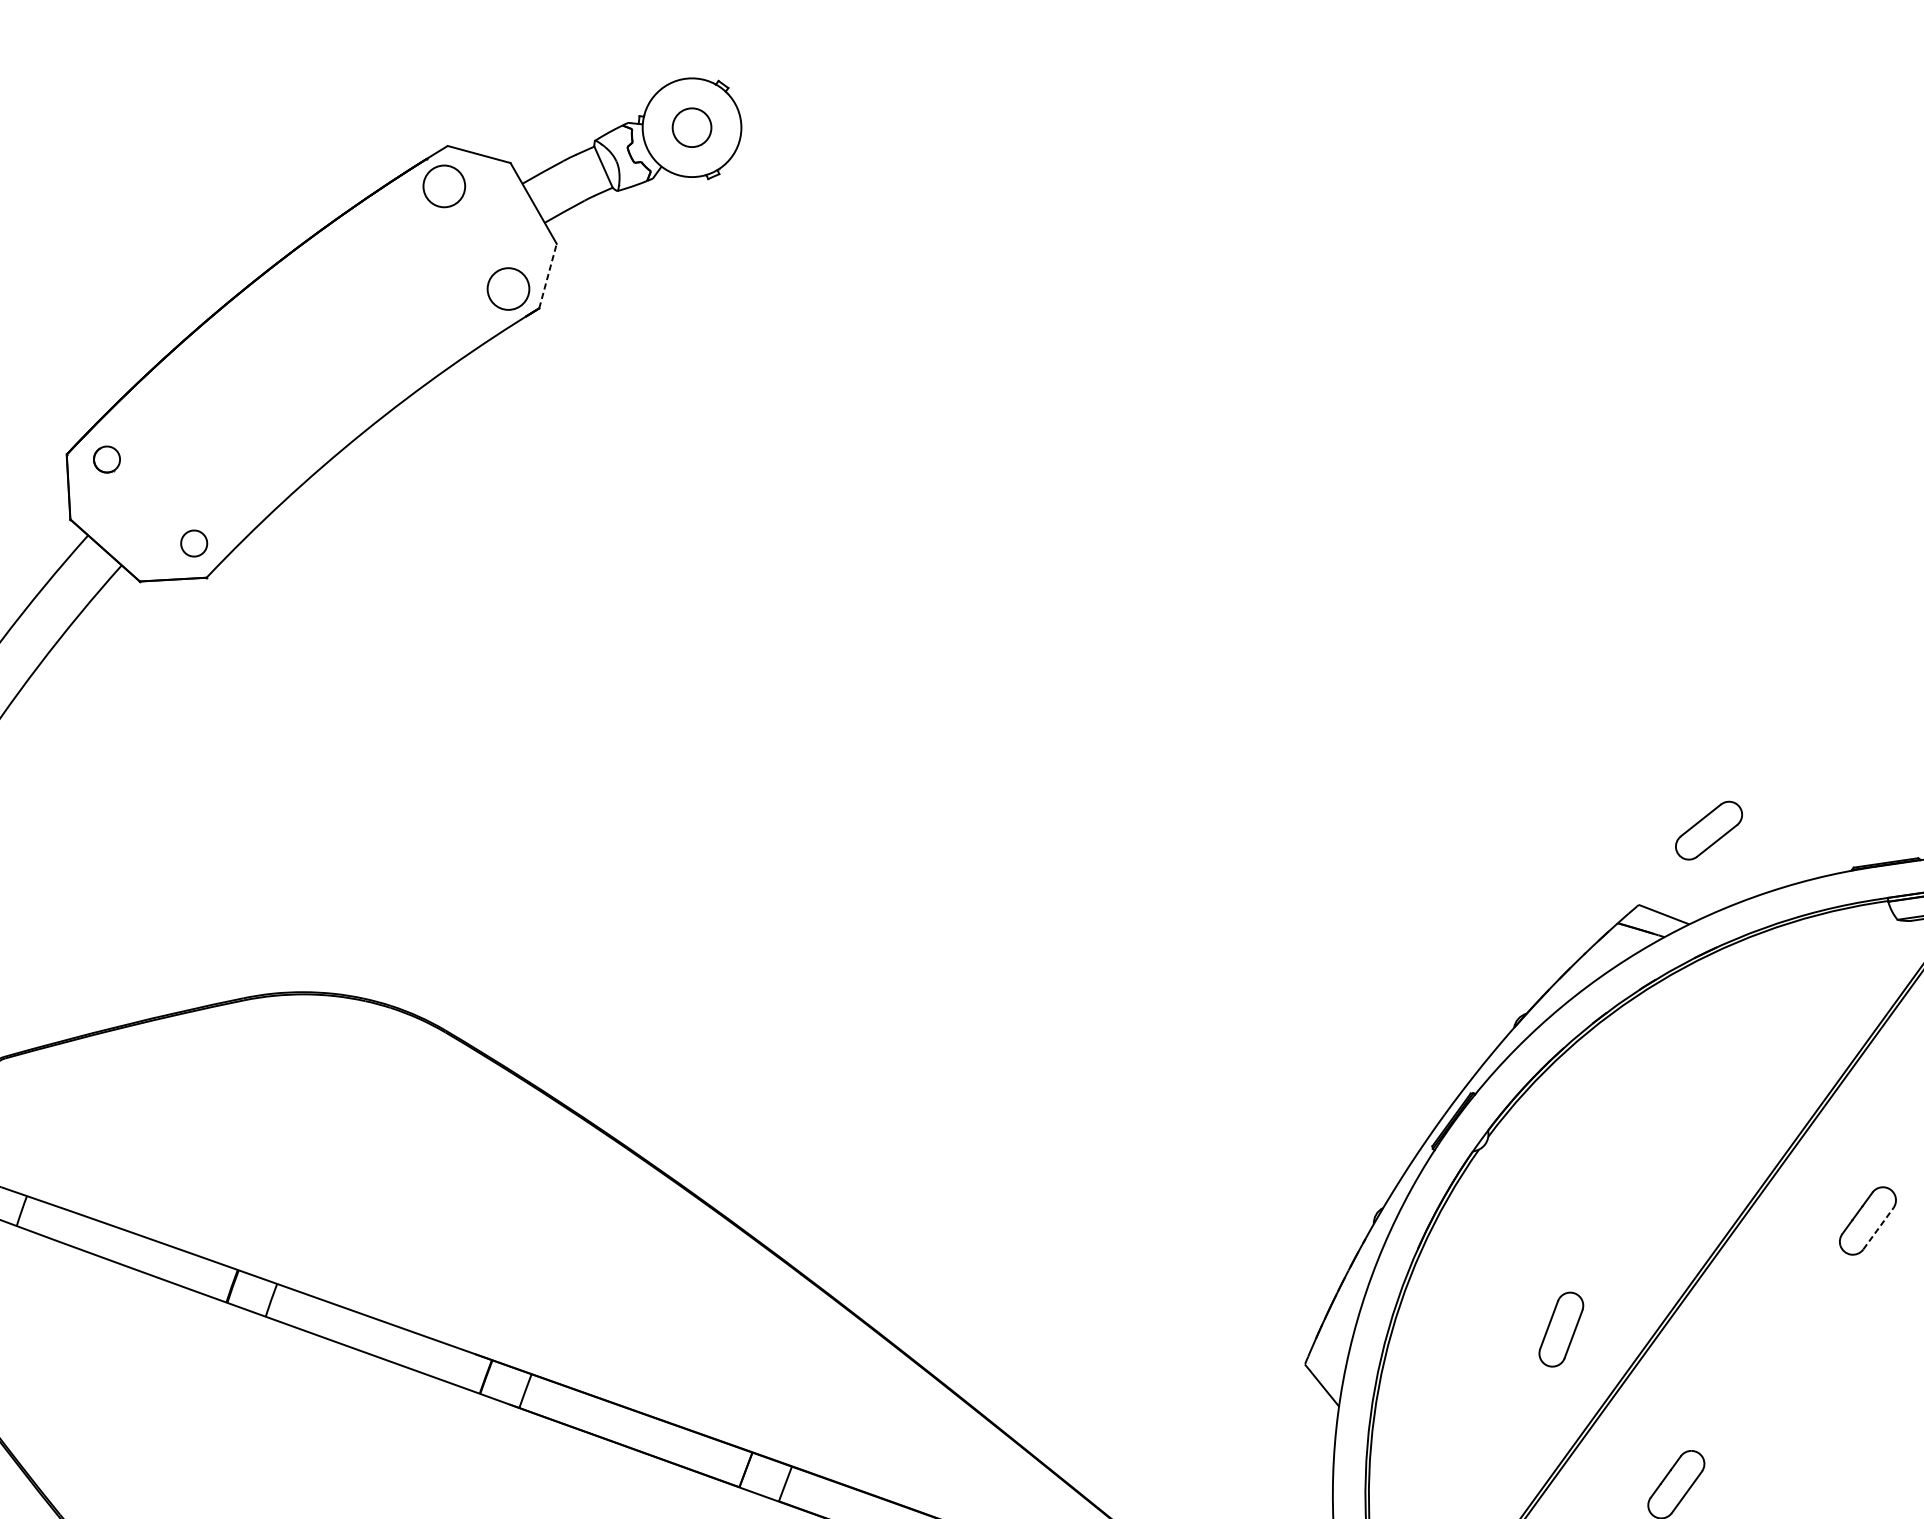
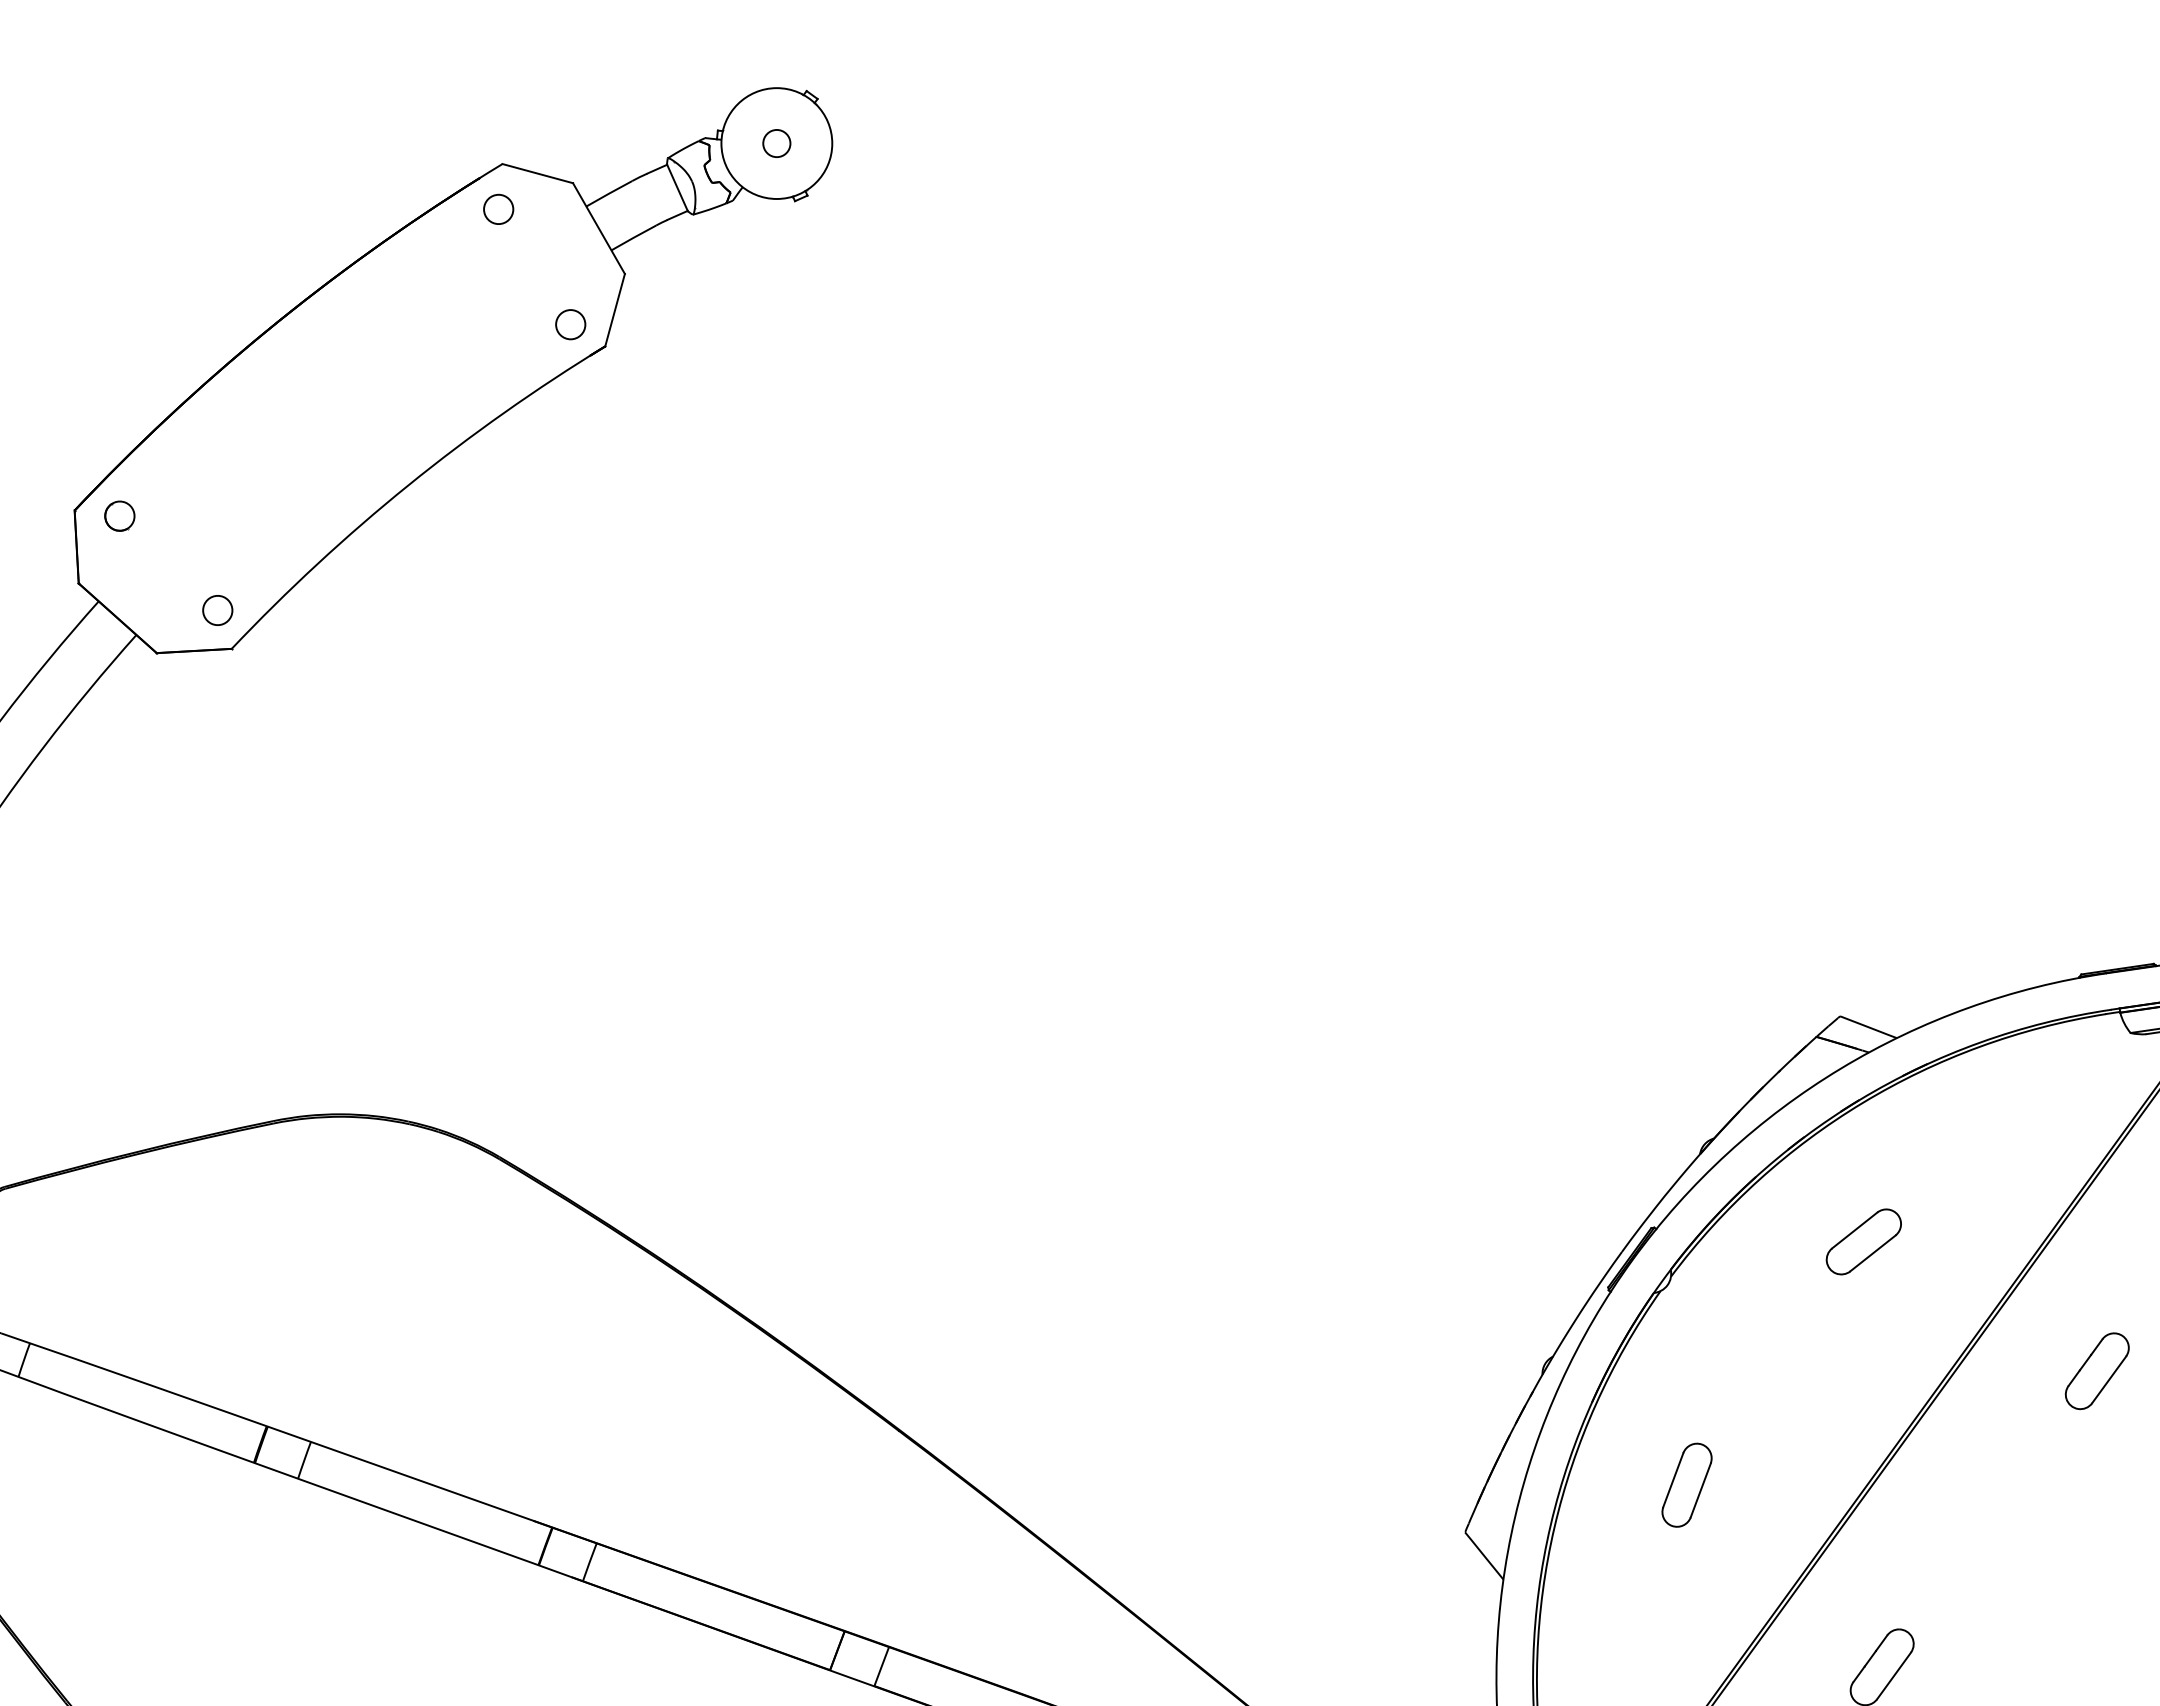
circle: (691, 127) -> (776, 143), size x0.62
circle: (444, 186) -> (498, 209), size x0.62
line: (548, 276) -> (615, 310), dashed -> solid
circle: (508, 288) -> (570, 324), size x0.62
part: (1708, 830) -> (1863, 1241), moved
line: (1878, 1228) -> (2109, 1379), dashed -> solid
part: (1560, 1328) -> (1686, 1484), moved

